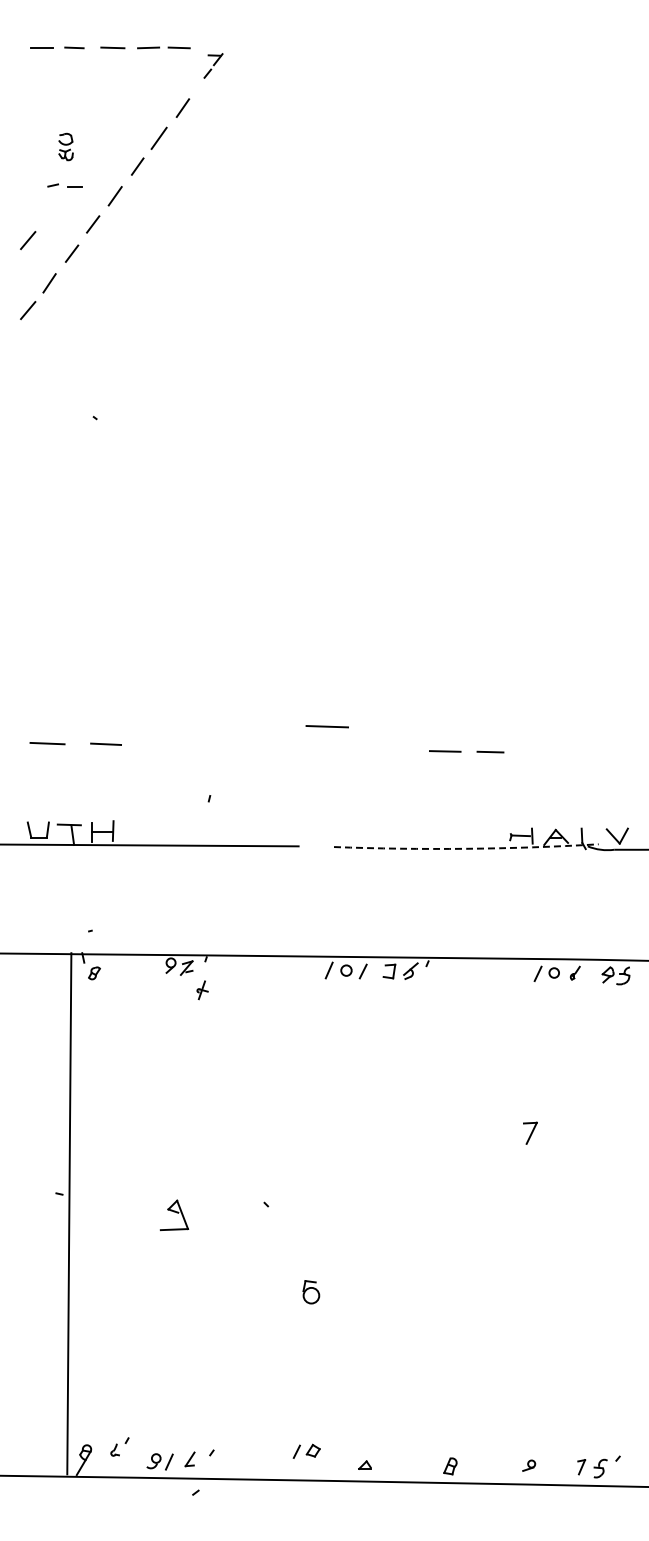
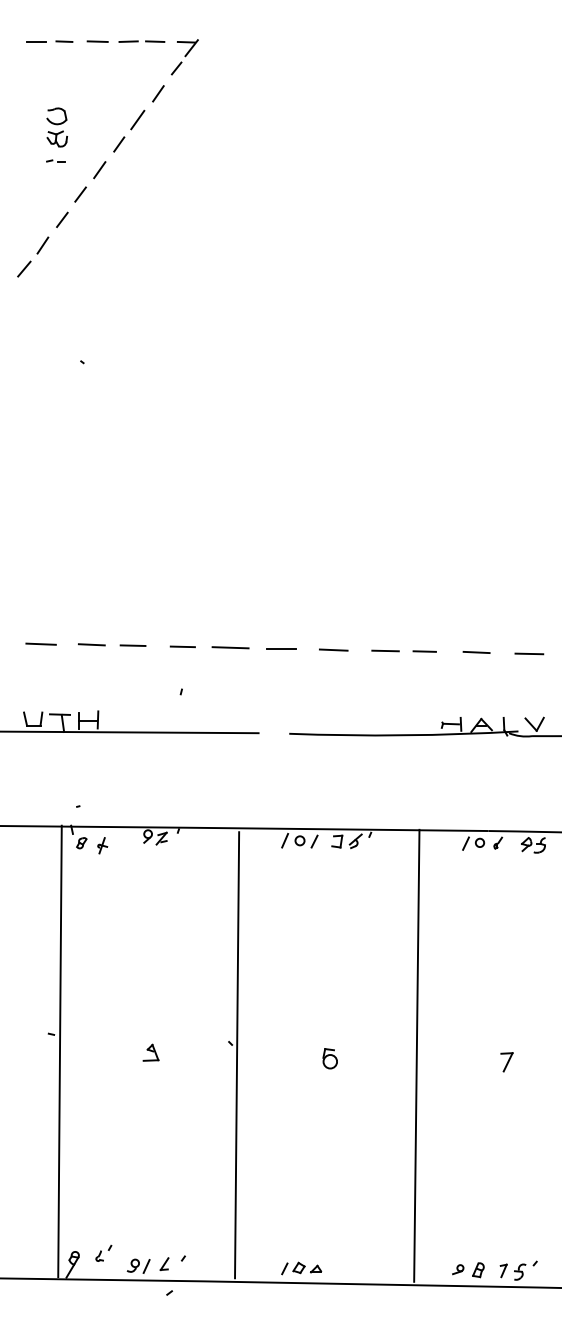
part: (213, 65) -> (184, 56), size x1.67
part: (65, 146) -> (56, 127), size x1.67
part: (64, 185) -> (55, 160), size x0.62
line: (28, 240) -> (24, 208), removed
line: (326, 726) -> (229, 647), moved
line: (153, 744) -> (132, 644), added
line: (211, 746) -> (183, 646), added
line: (324, 749) -> (281, 649), added
line: (385, 750) -> (333, 650), added
line: (550, 752) -> (476, 651), added
line: (611, 754) -> (529, 653), added
arc: (466, 848) -> (403, 735), dashed -> solid
part: (202, 990) -> (102, 845), moved
part: (530, 1132) -> (507, 1061), moved
part: (174, 1215) -> (151, 1052), size x0.62
line: (273, 1217) -> (236, 1054), added
line: (481, 1218) -> (416, 1055), added
part: (311, 1292) -> (330, 1058), moved
part: (306, 1450) -> (293, 1267), moved
part: (450, 1466) -> (478, 1270), moved

